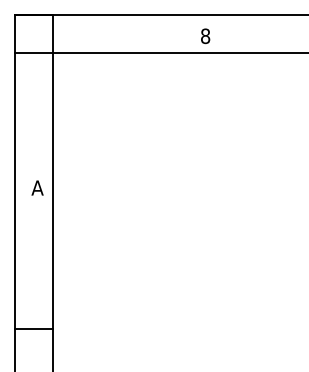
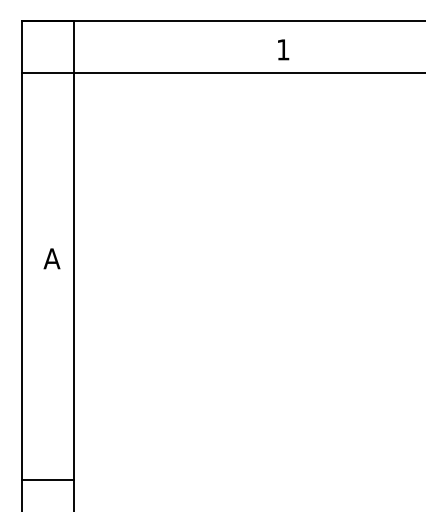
text: (205, 36) -> (283, 49), 8 -> 1
line: (34, 329) -> (47, 480), moved

